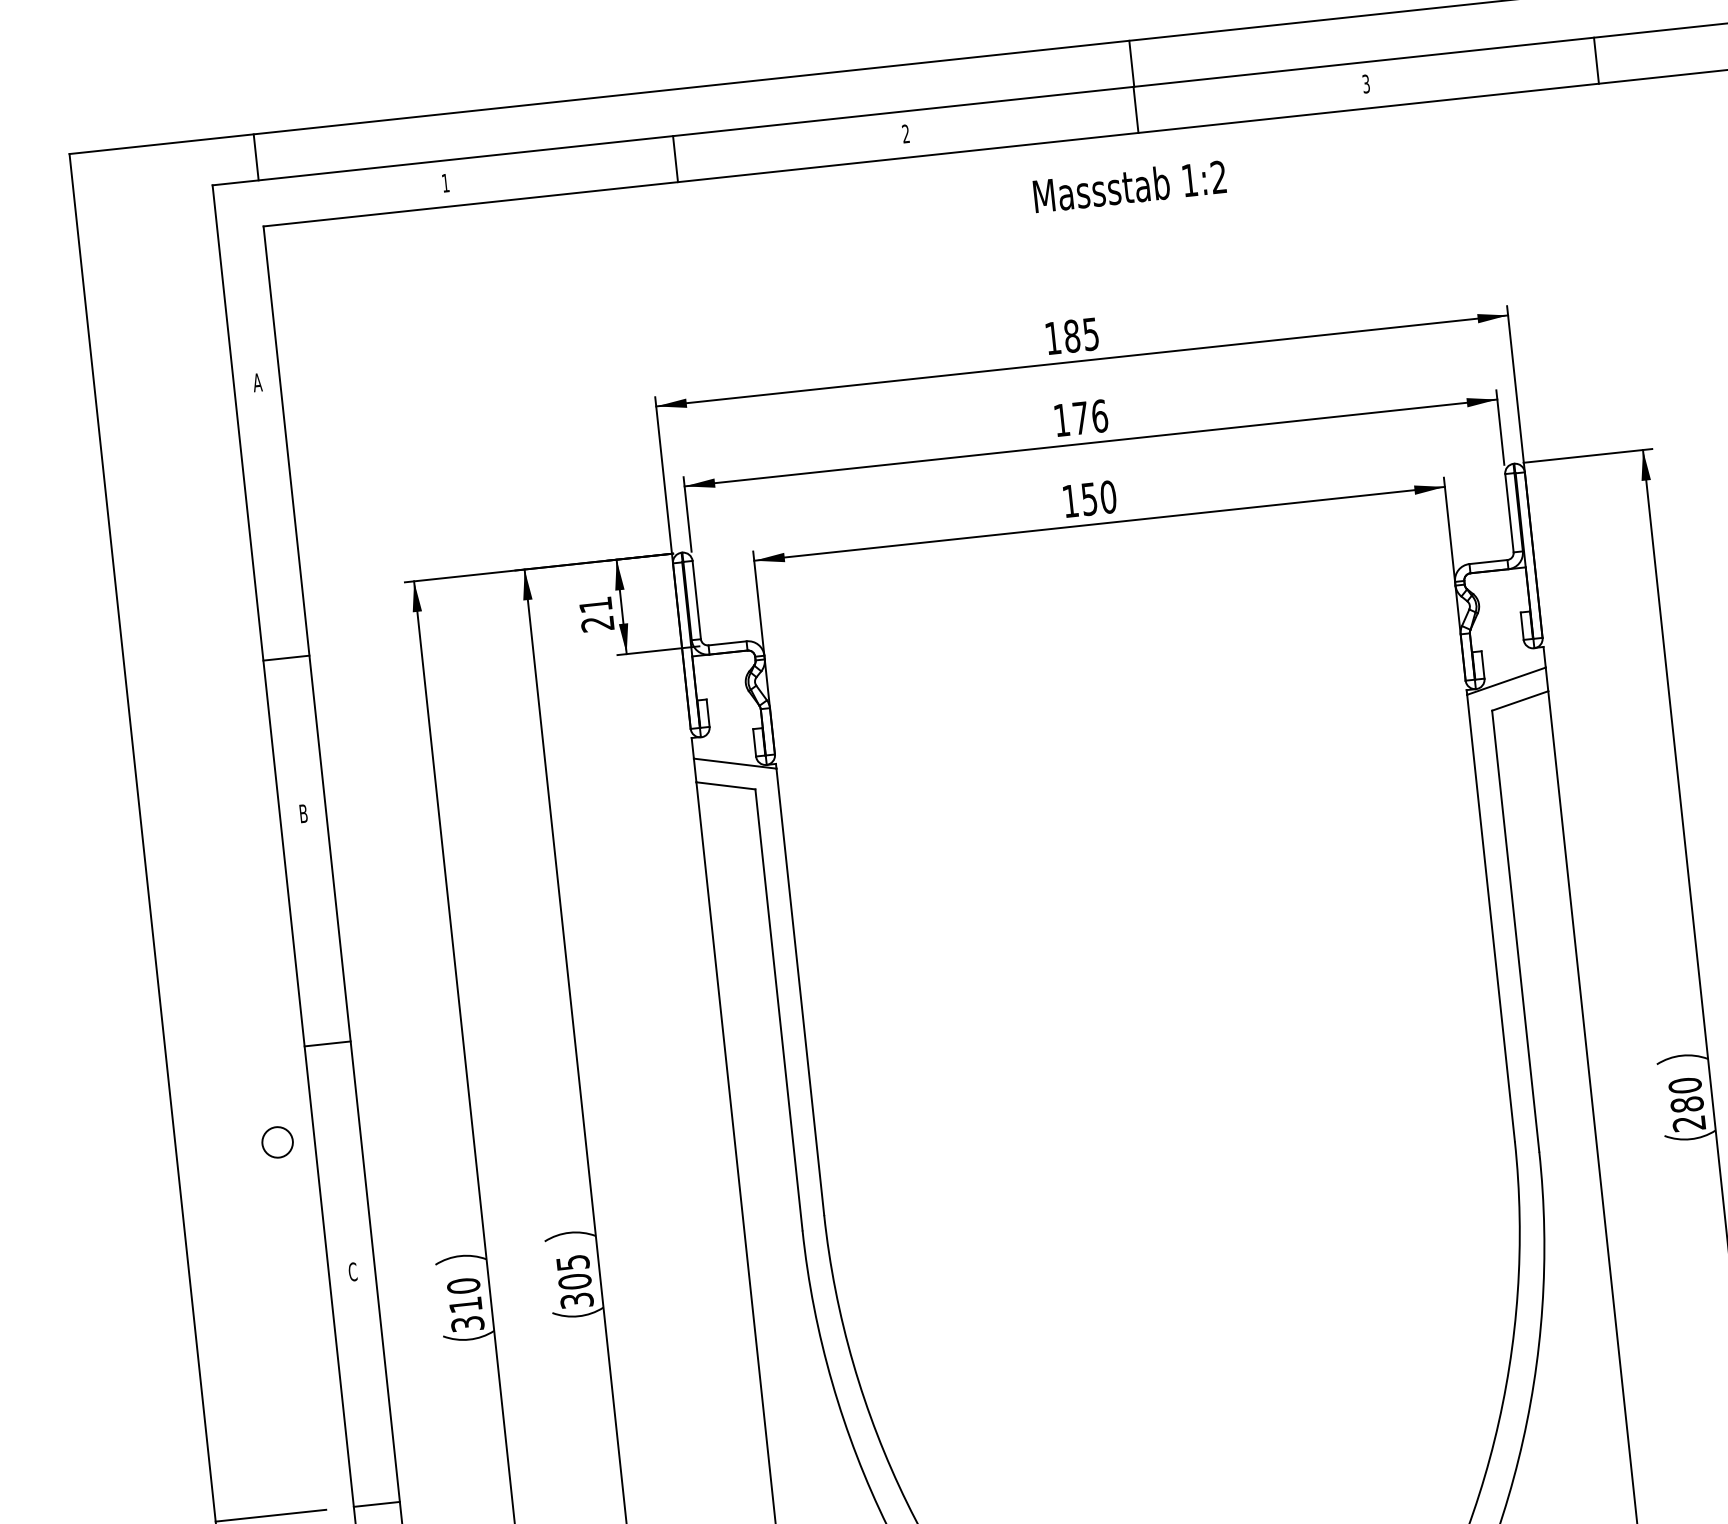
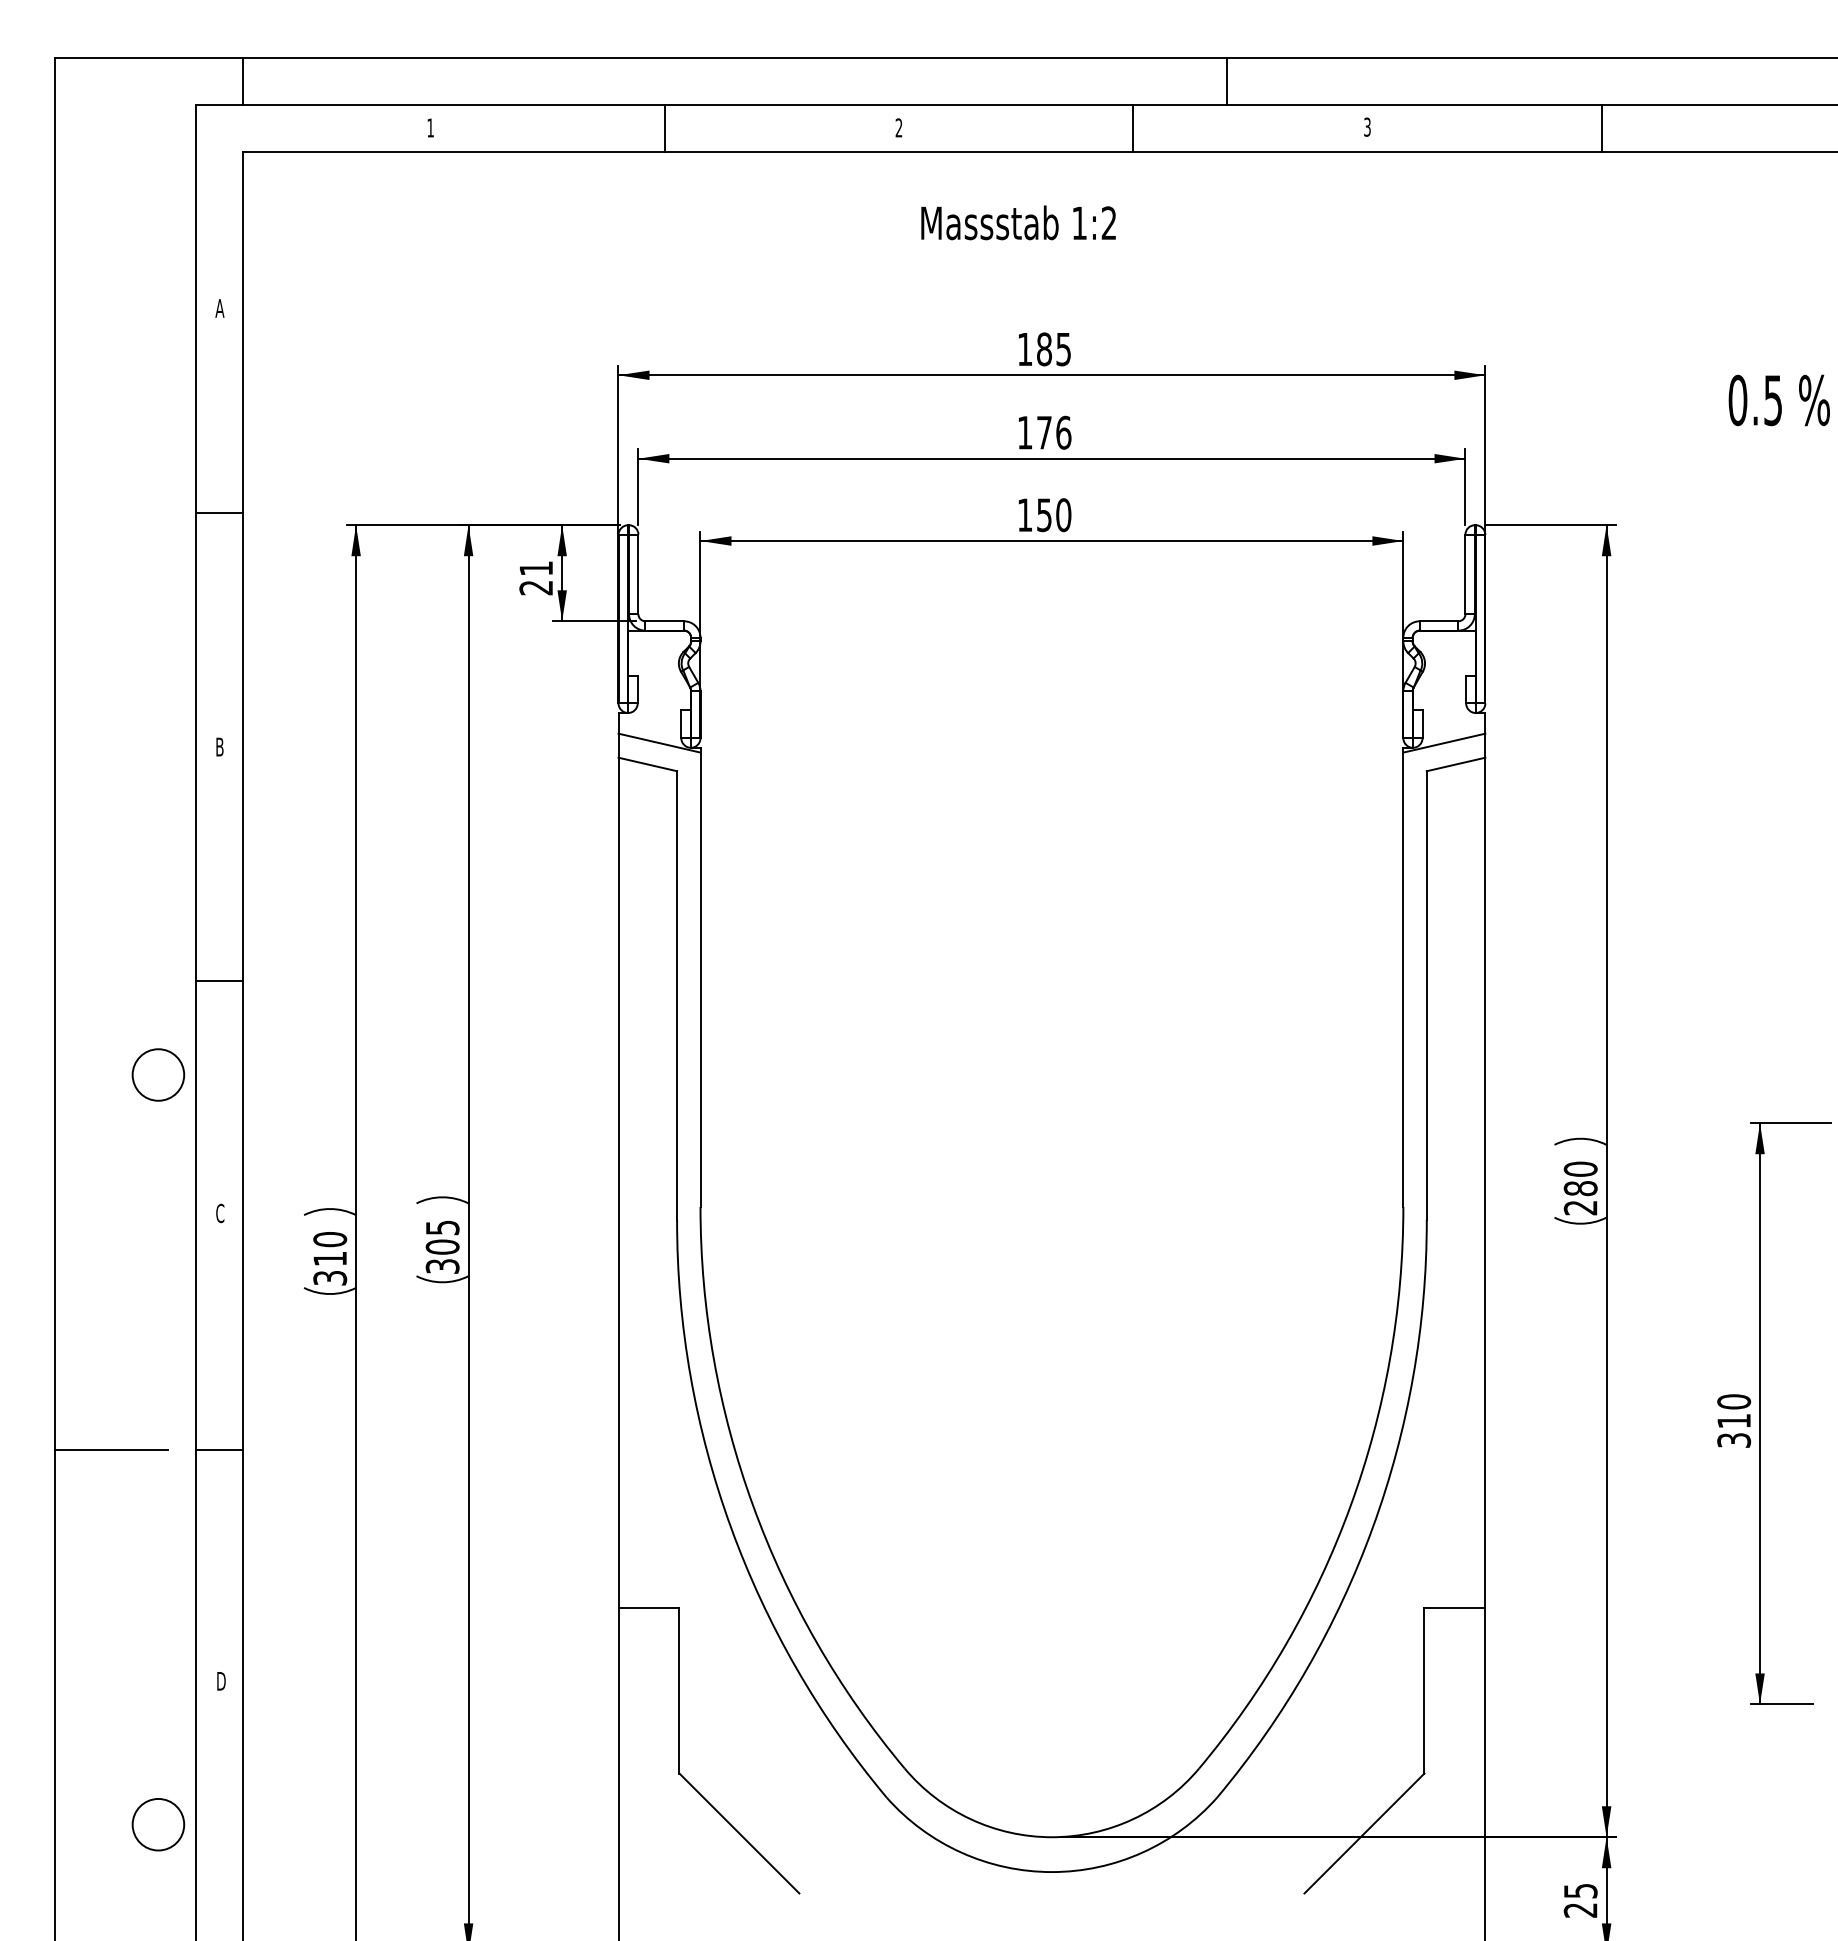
line: (1131, 63) -> (1226, 81), moved
text: (1129, 186) -> (1018, 222), moved
line: (285, 658) -> (218, 512), moved
circle: (277, 1141) -> (158, 1074), size x1.67

